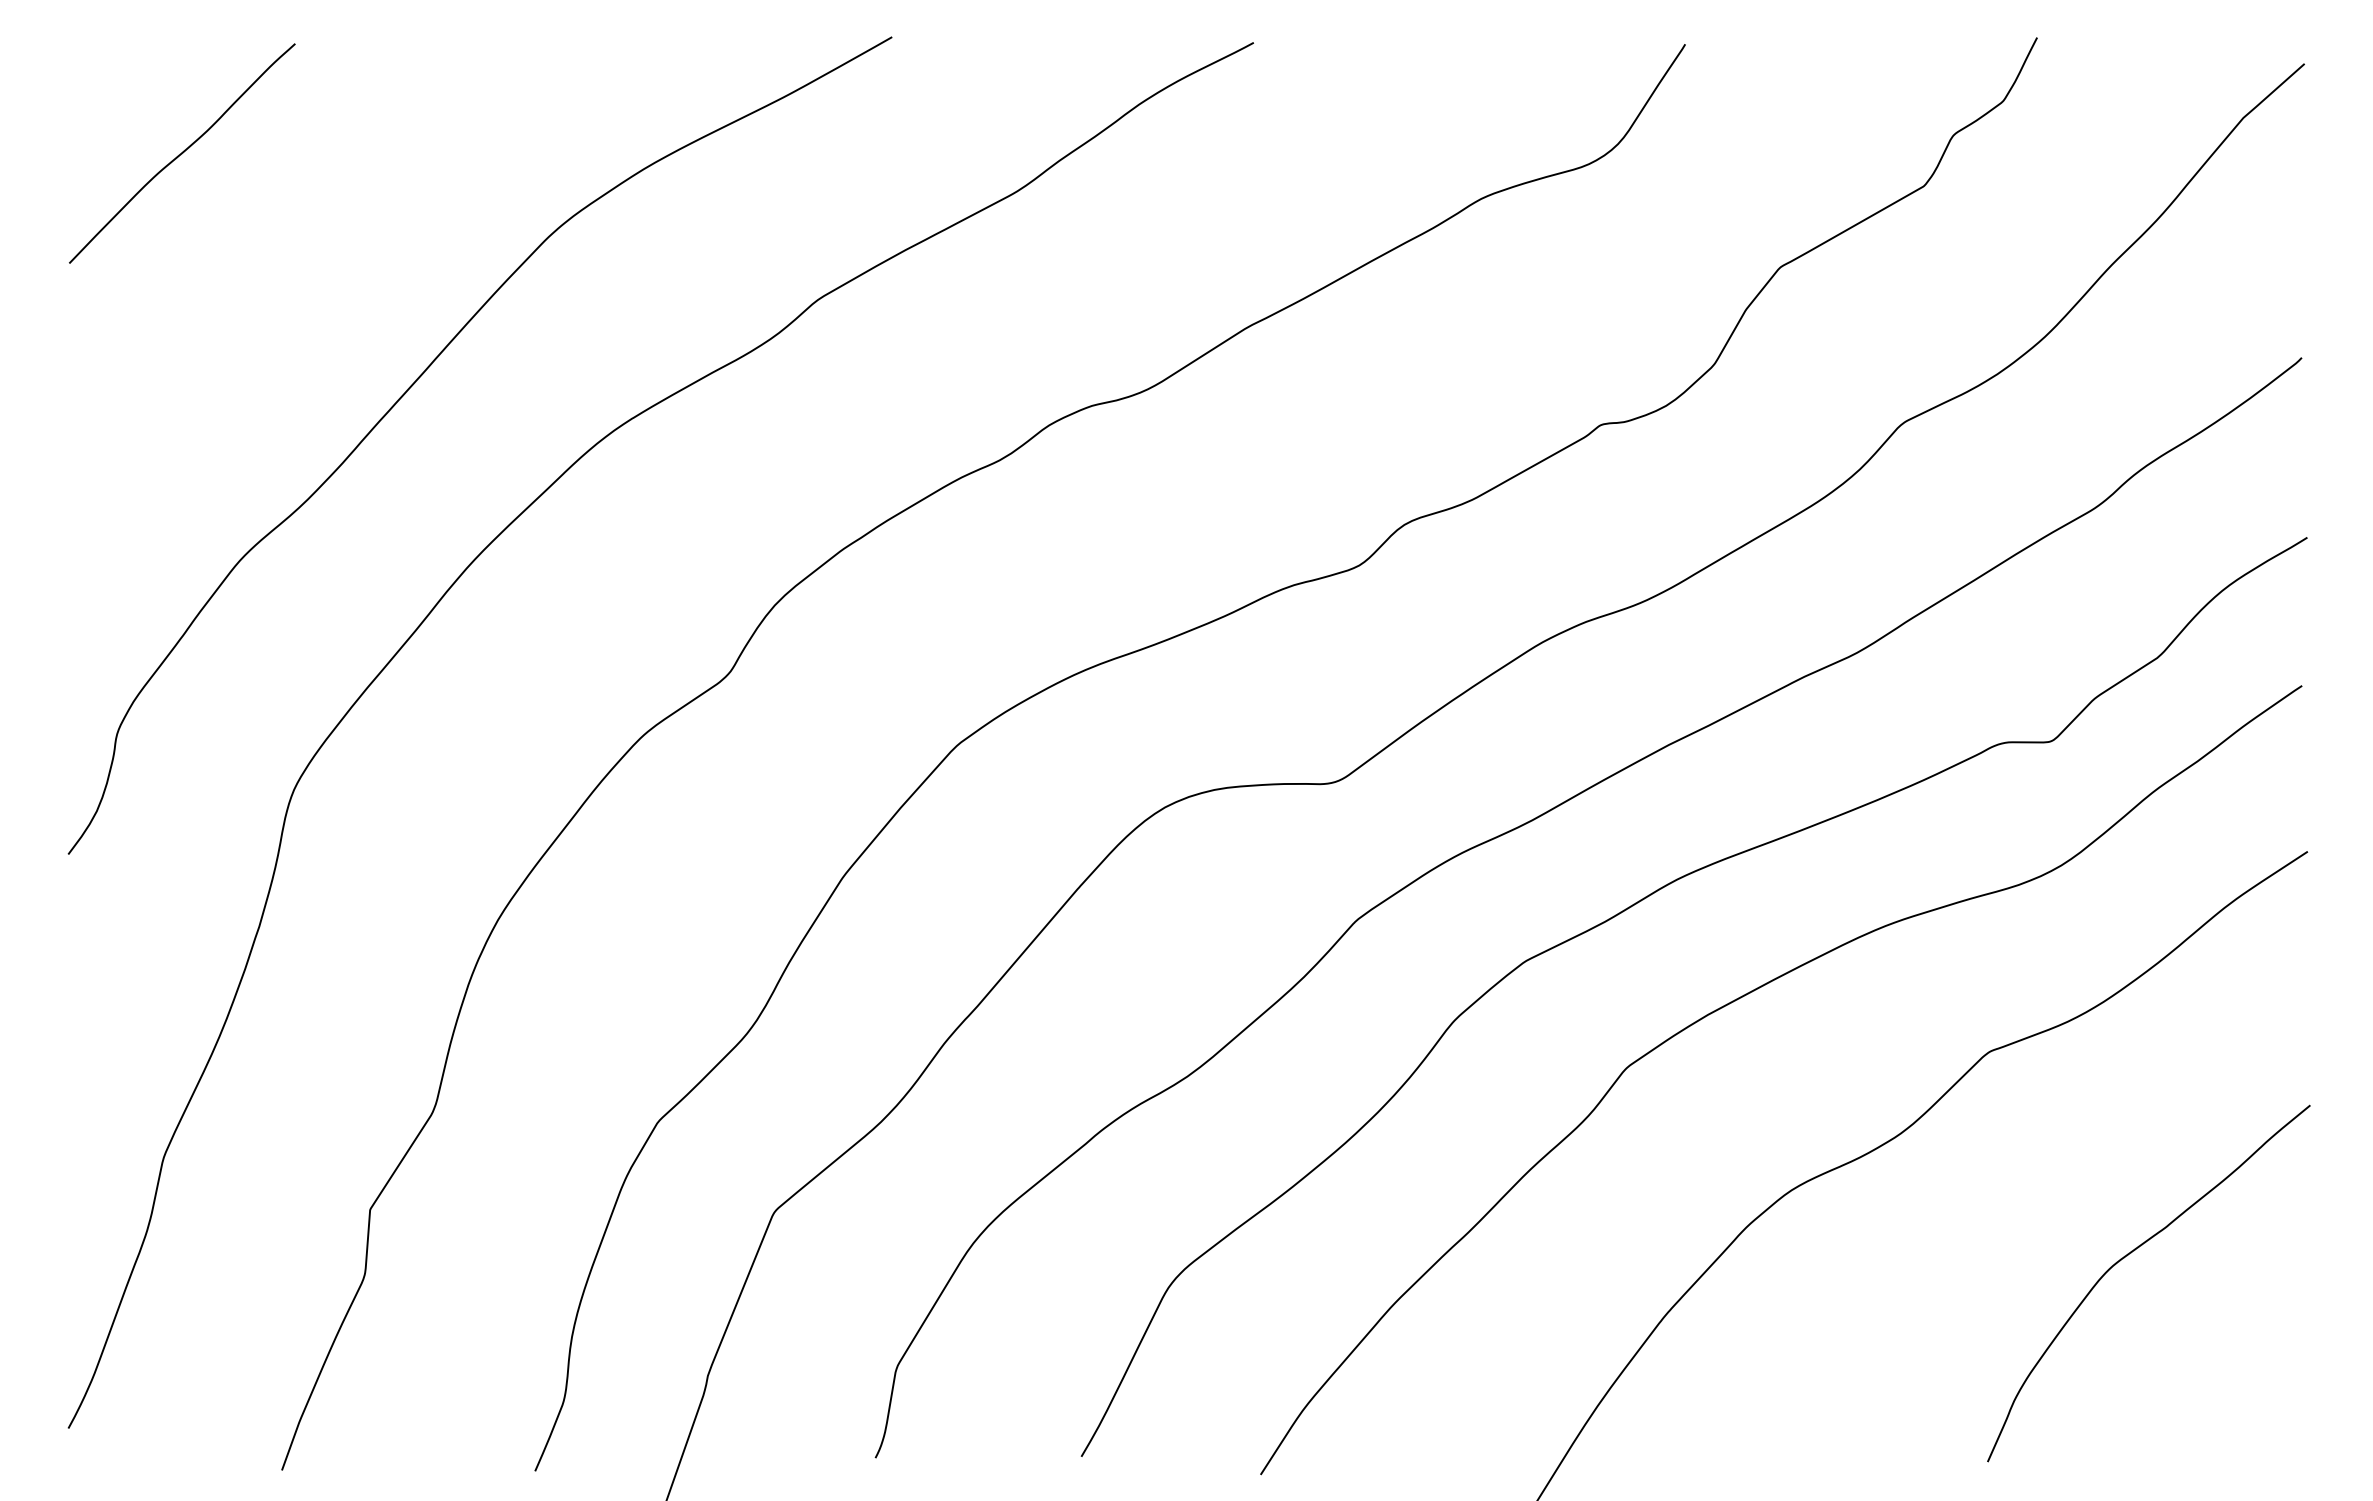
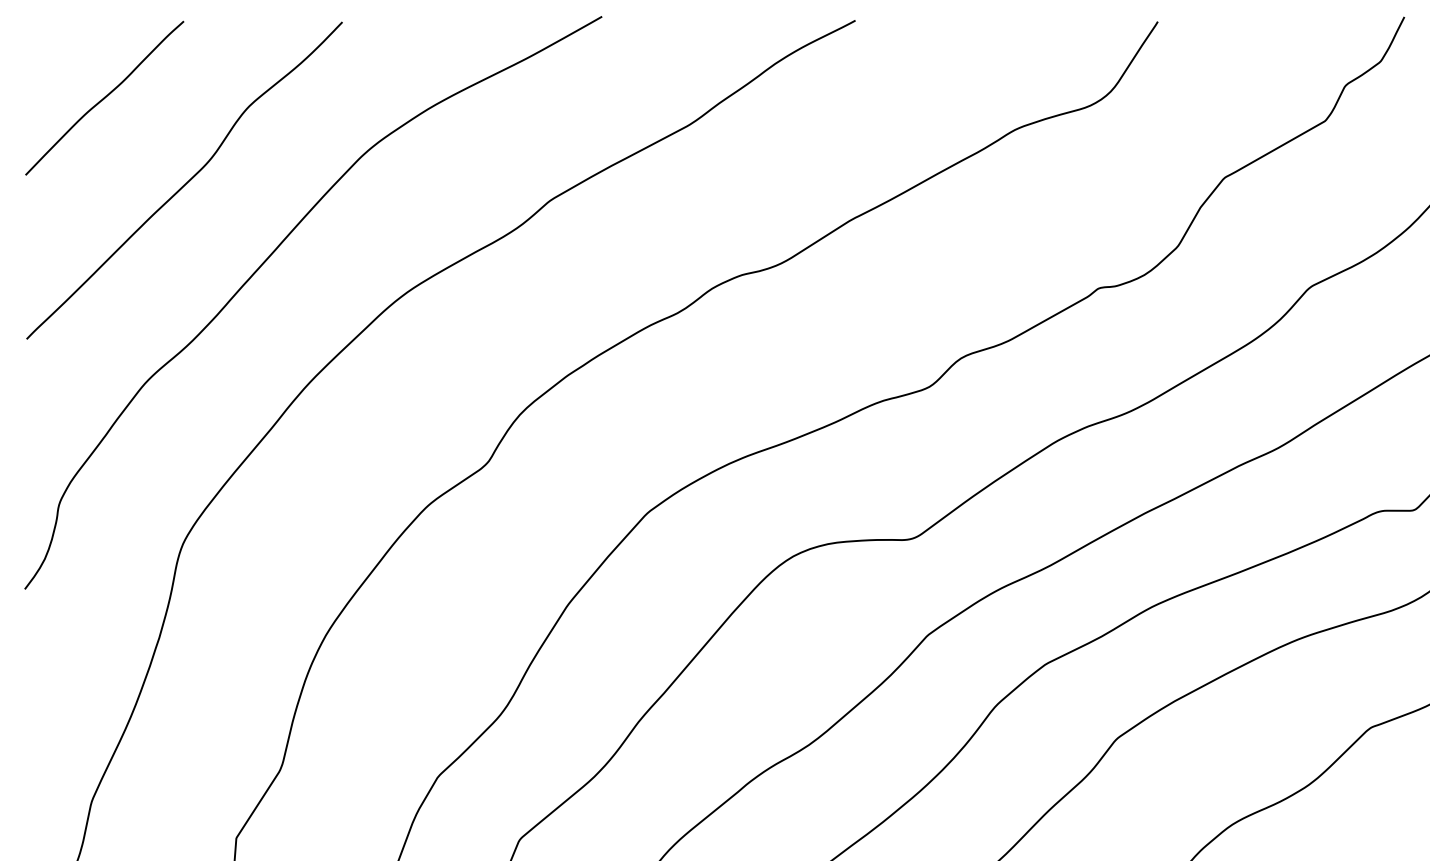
curve: (299, 273) -> (186, 182), added

